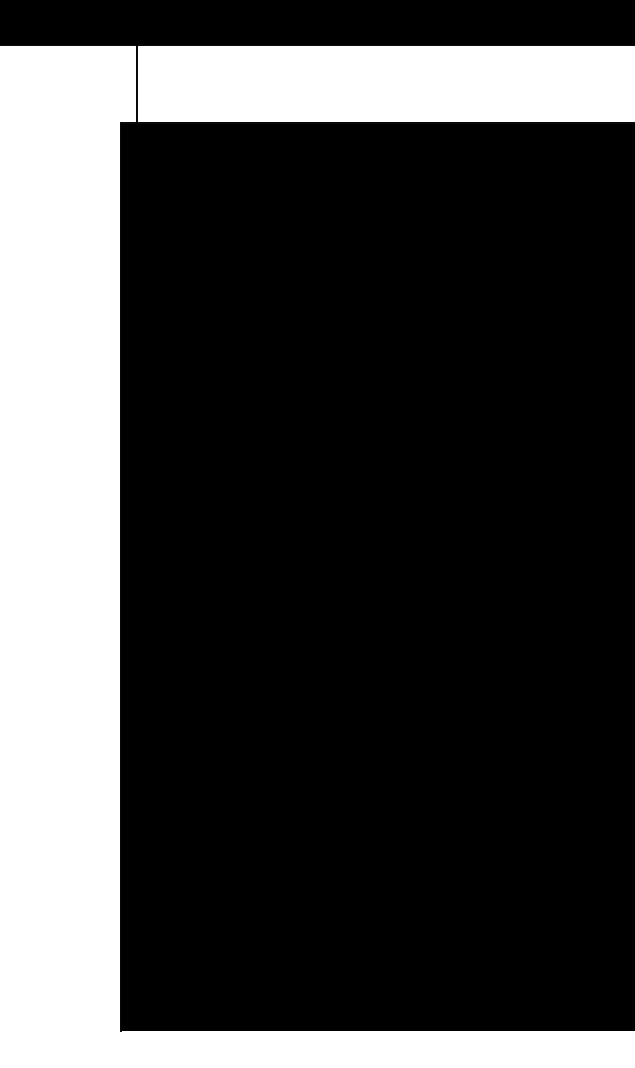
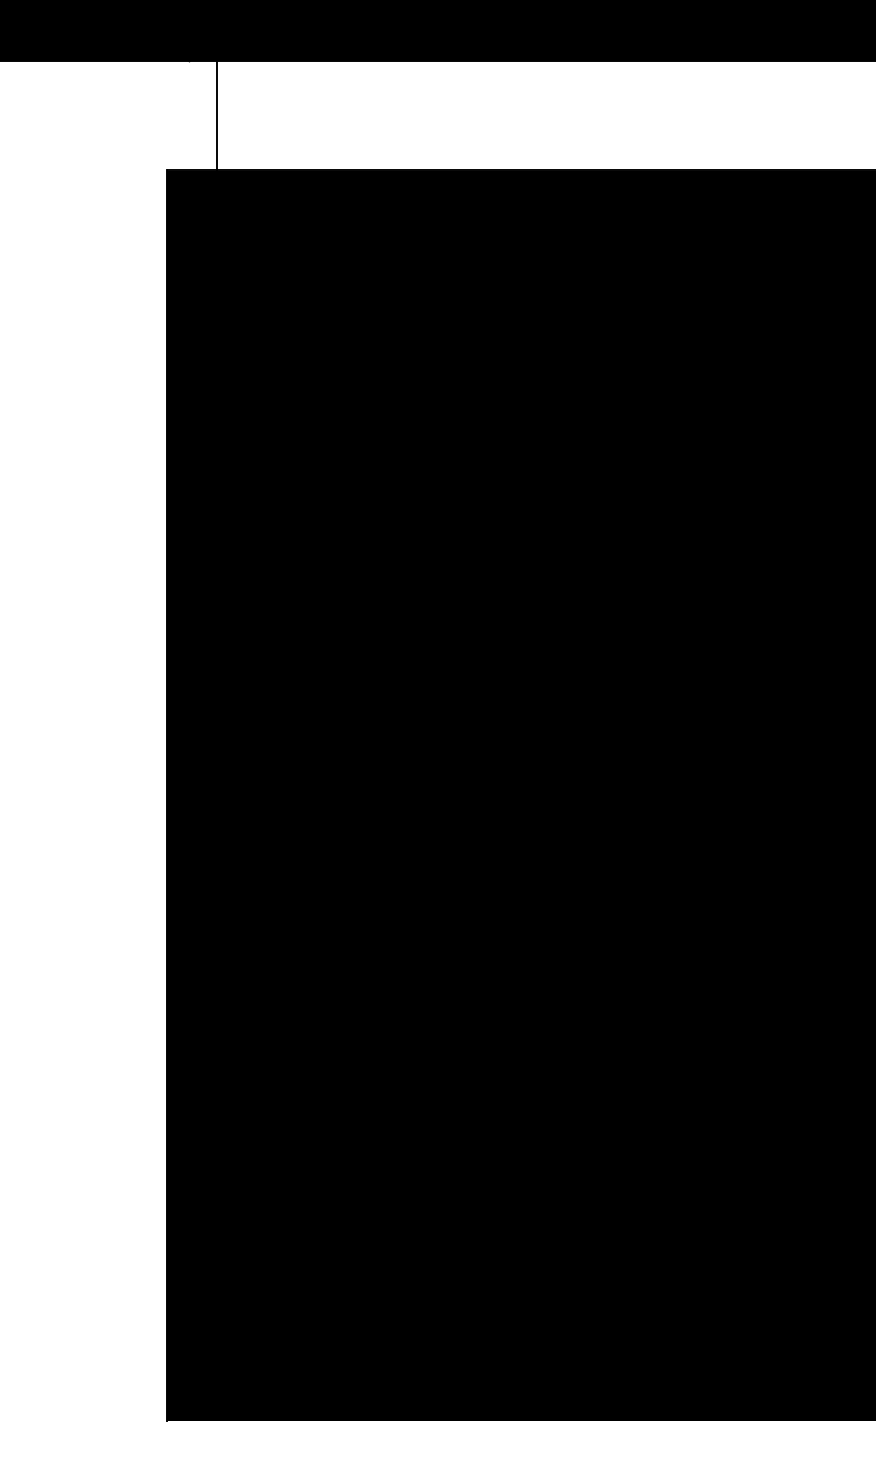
line: (136, 83) -> (216, 115), moved

